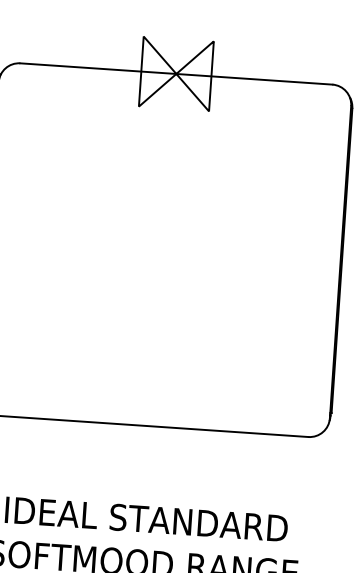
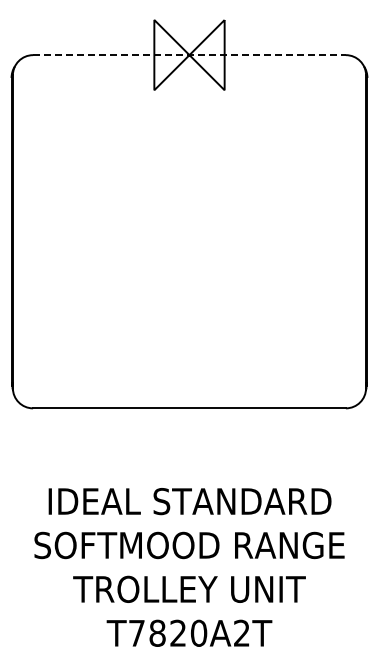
line: (176, 74) -> (189, 55), solid -> dashed

